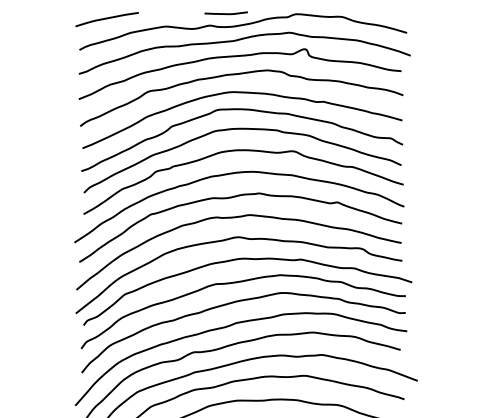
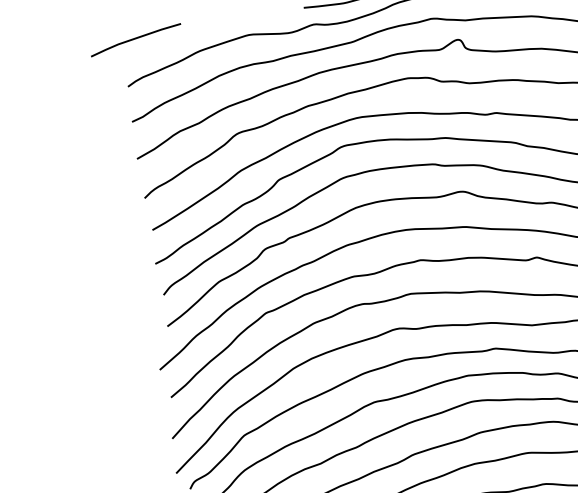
line: (106, 19) -> (134, 40), moved

